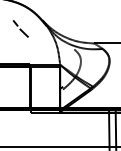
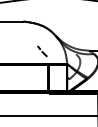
line: (20, 29) -> (42, 51), moved

